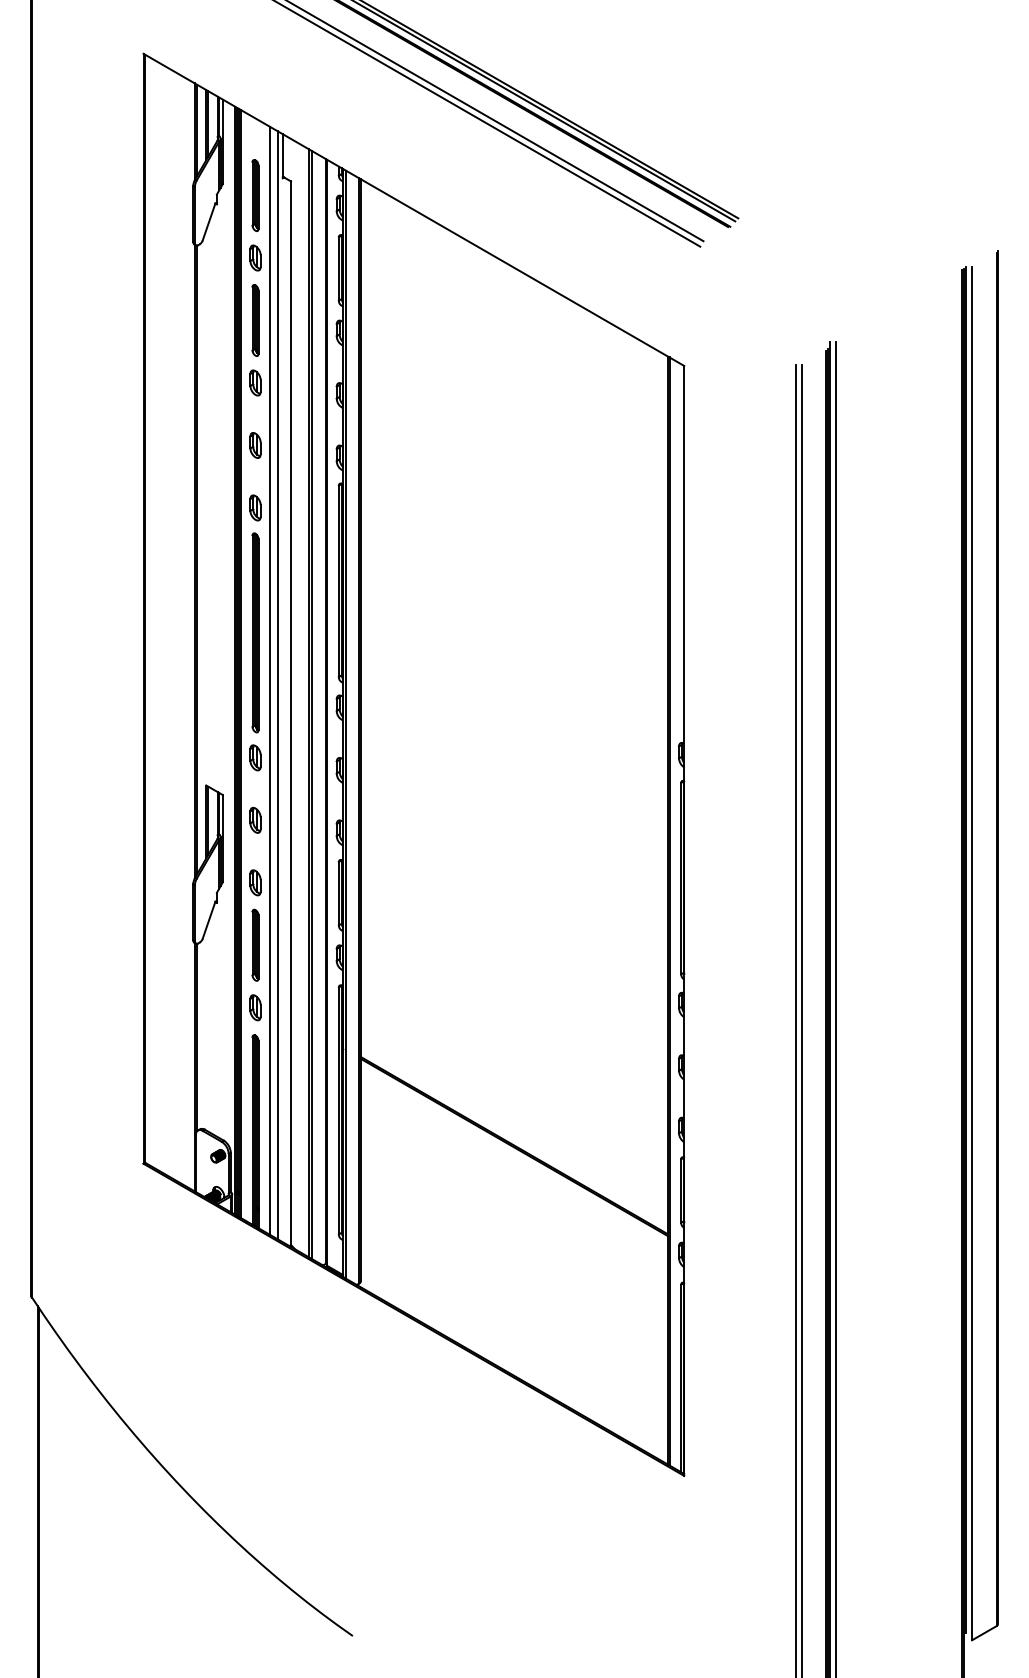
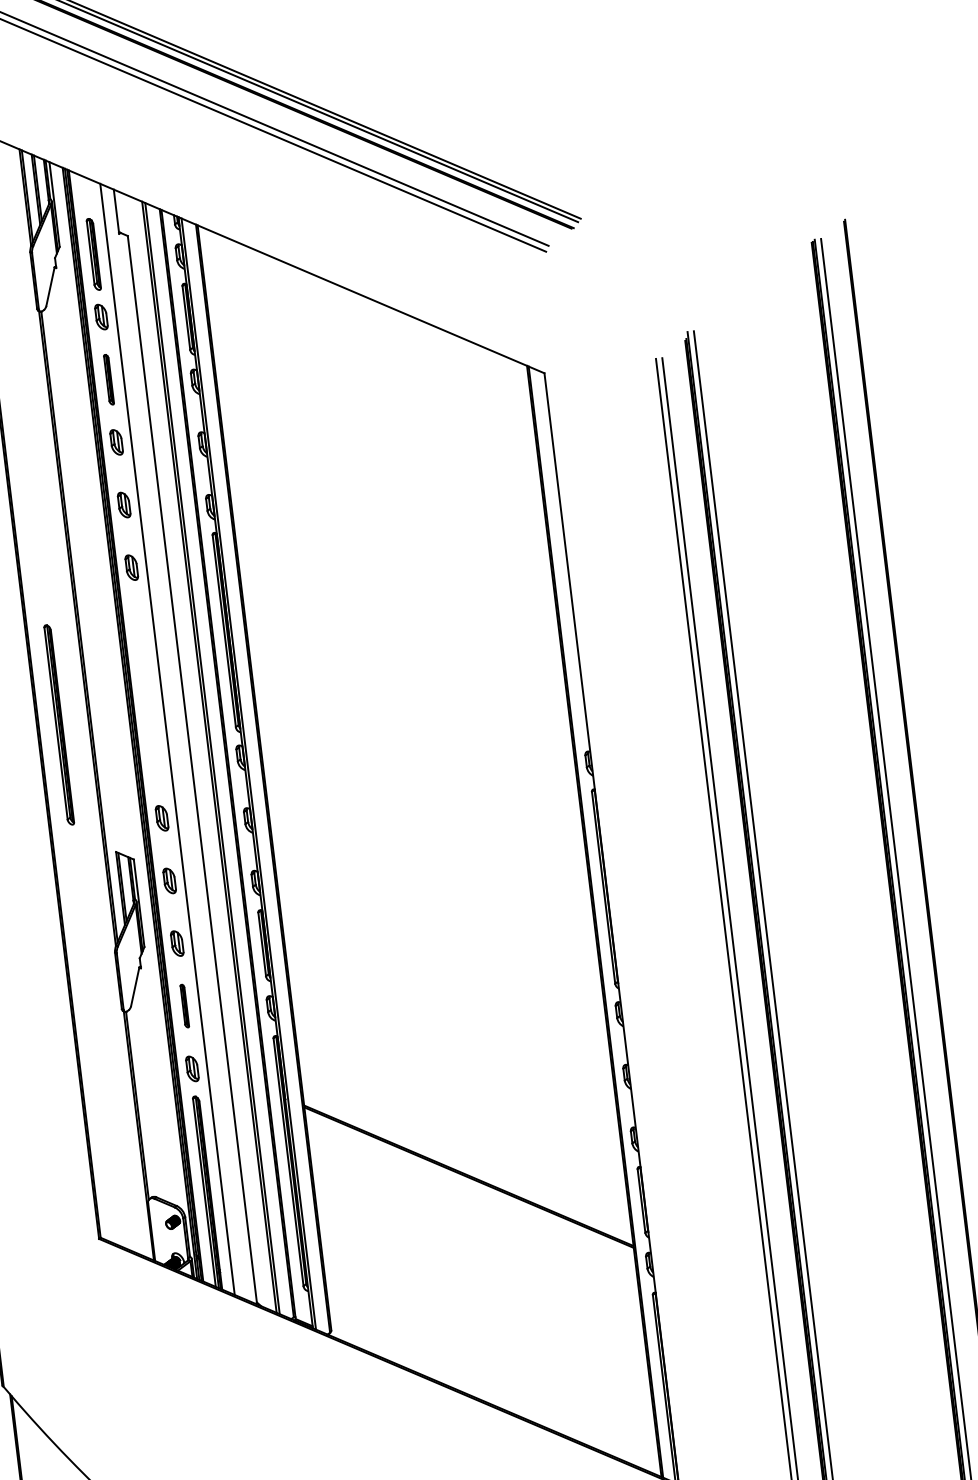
part: (255, 320) -> (109, 379), size x0.7
part: (255, 632) -> (59, 724), moved
line: (277, 685) -> (175, 743), removed
part: (255, 944) -> (184, 1005), size x0.6

